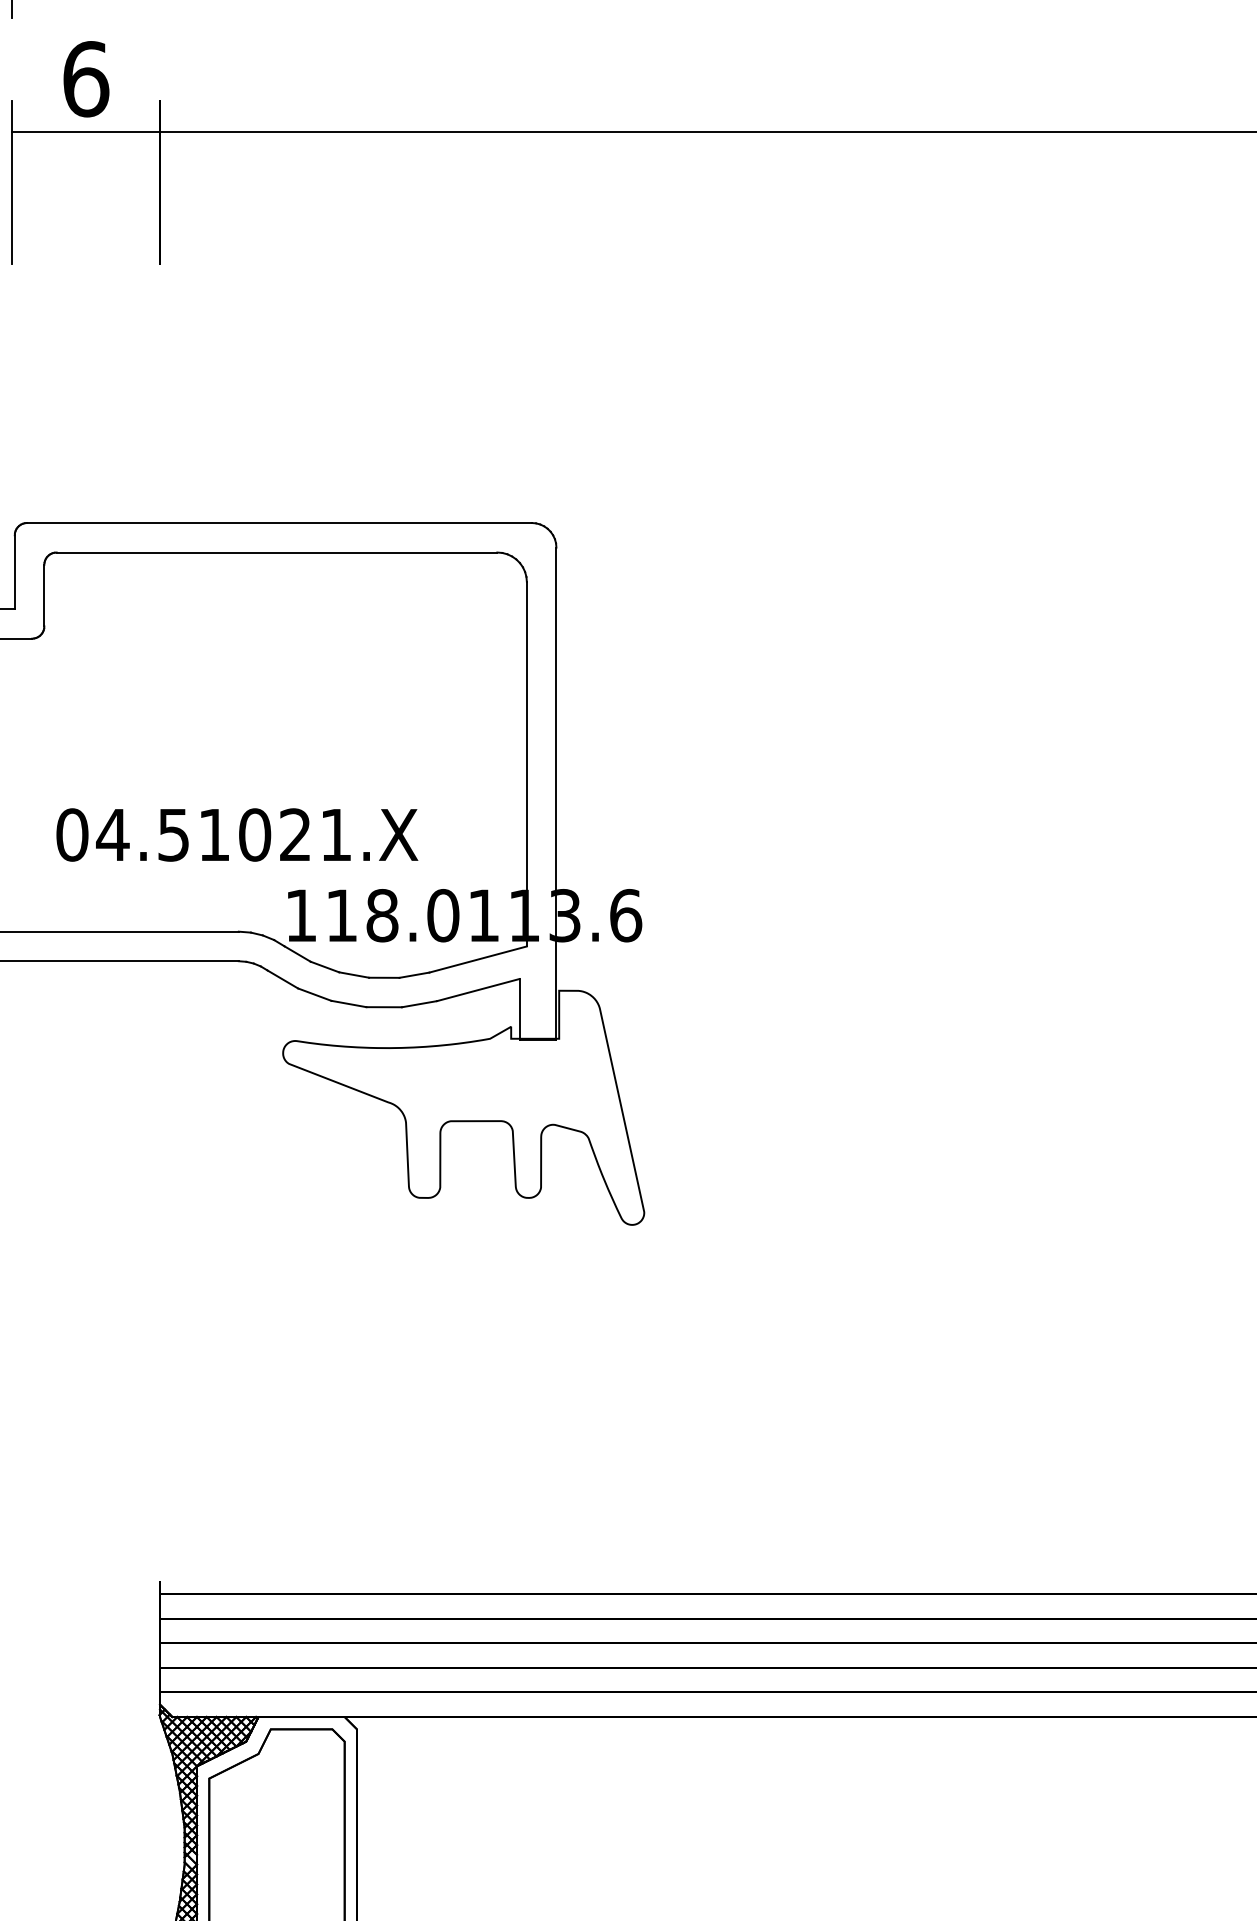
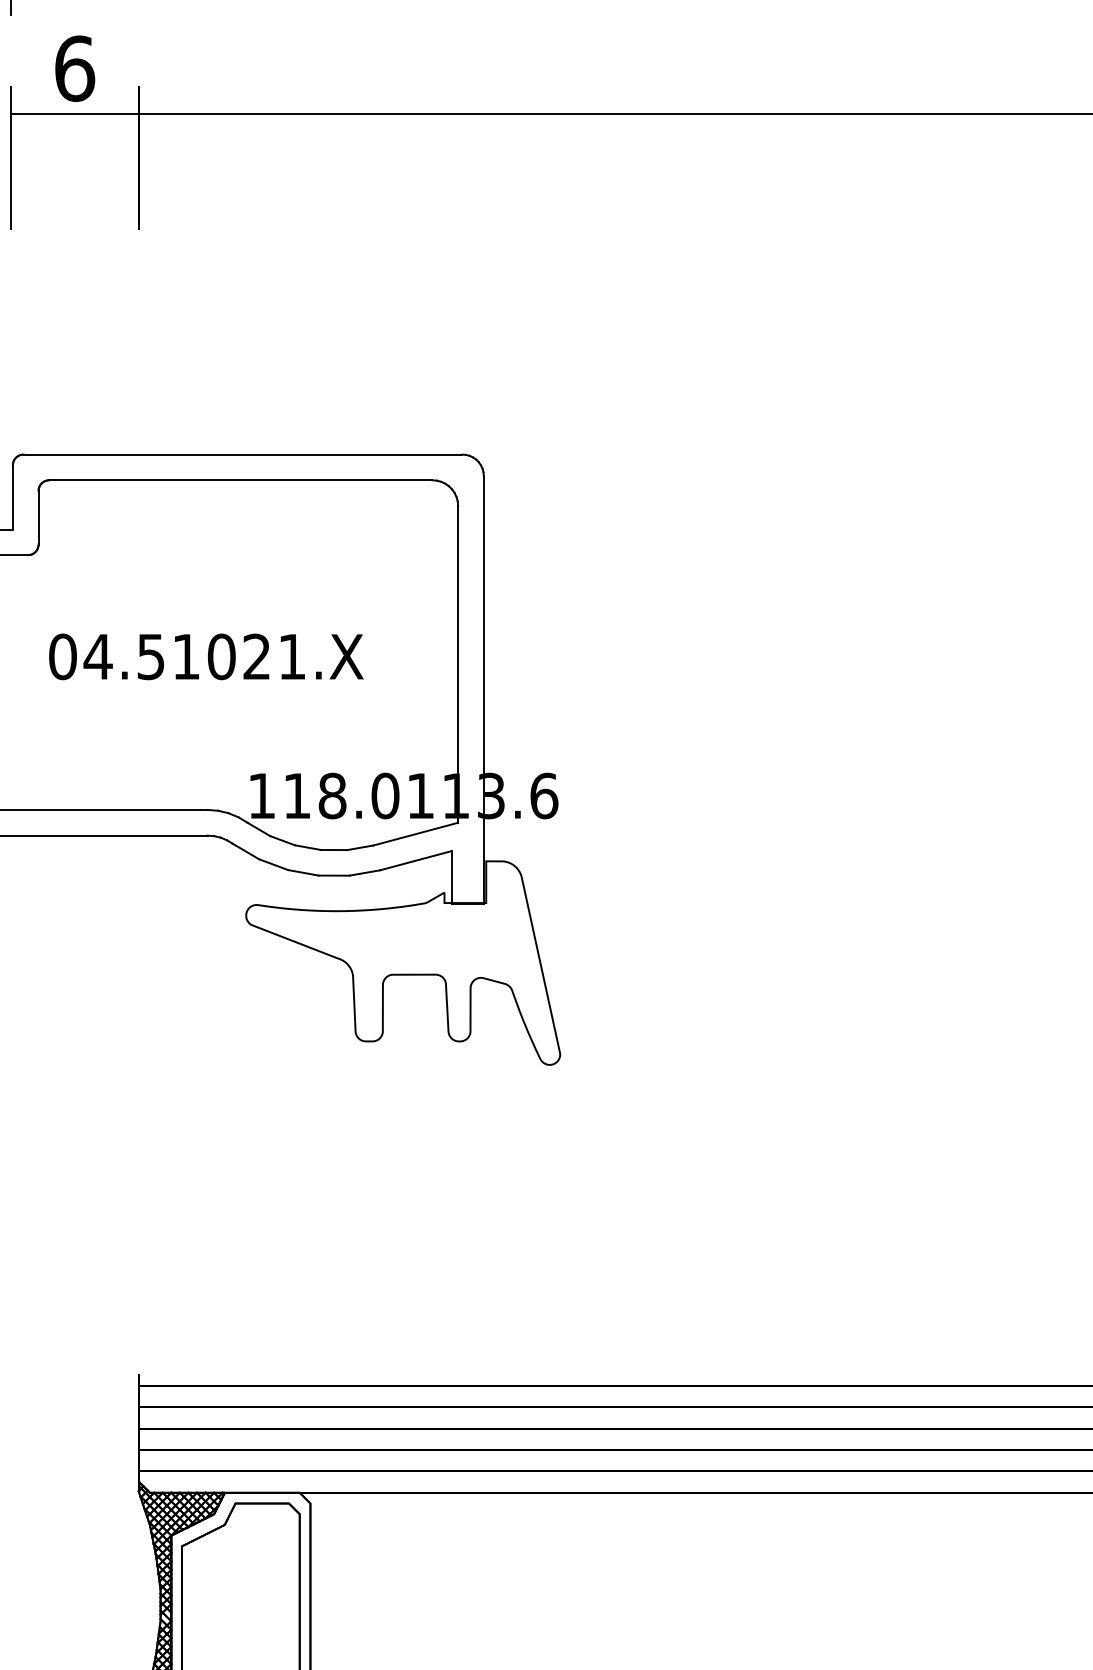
text: (237, 834) -> (206, 656), moved

